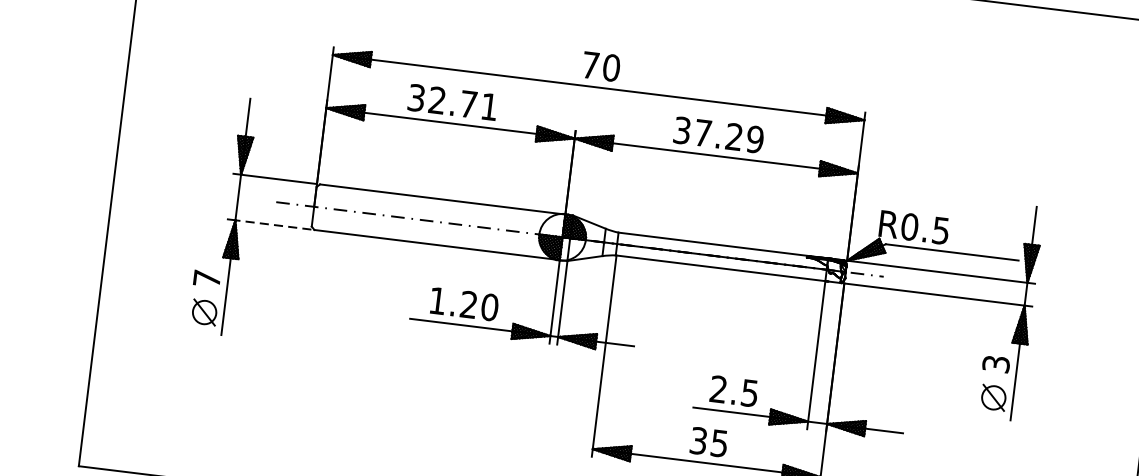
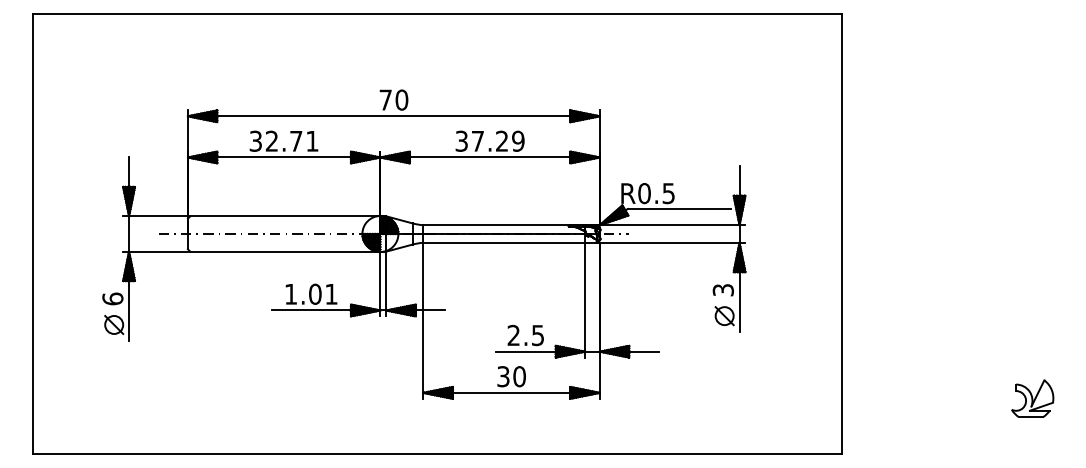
line: (273, 224) -> (158, 251), dashed -> solid
text: (206, 278) -> (112, 298), 7 -> 6
text: (479, 305) -> (323, 293), 1.20 -> 1.01
text: (719, 443) -> (519, 376), 35 -> 30

